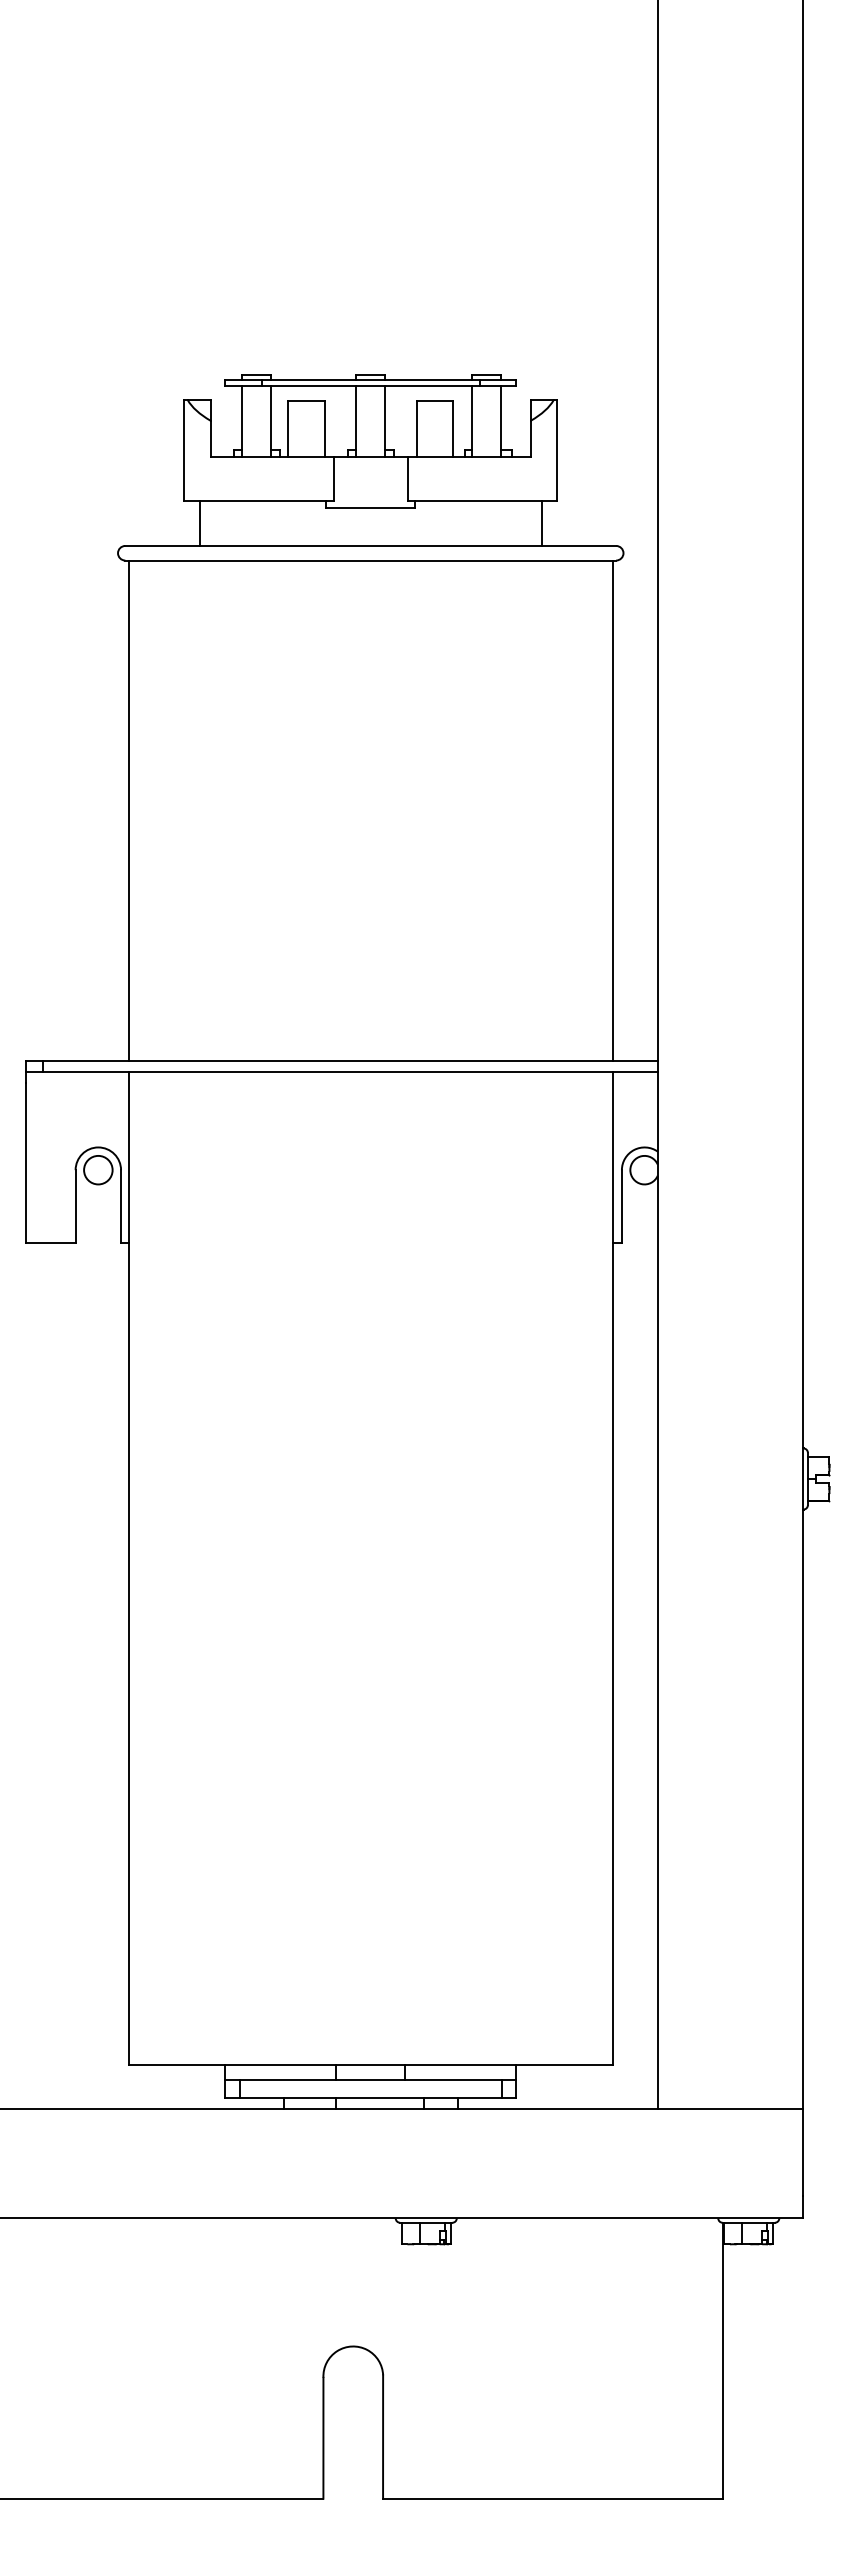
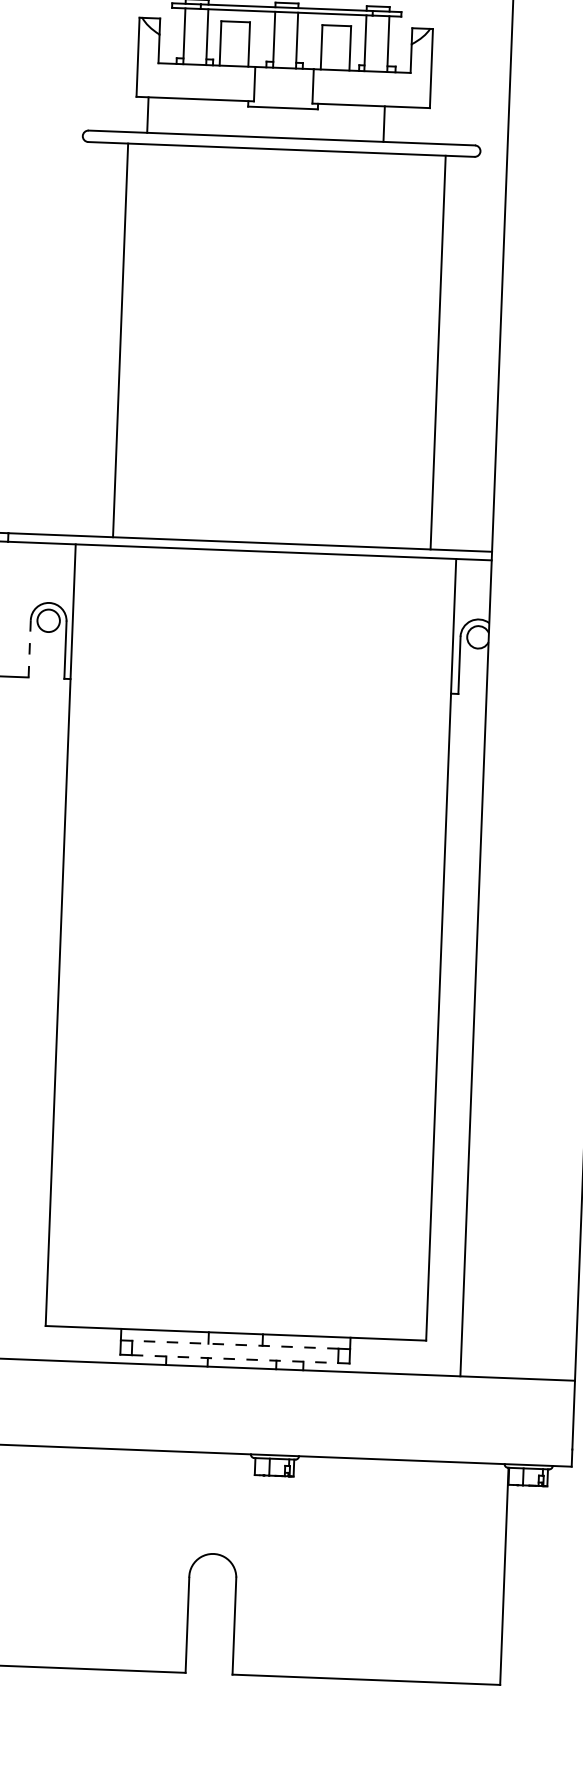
line: (541, 522) -> (383, 123), moved
line: (128, 810) -> (120, 340), moved
line: (612, 810) -> (438, 352), moved
line: (75, 1206) -> (29, 648), solid -> dashed
line: (370, 2079) -> (235, 1344), solid -> dashed
line: (371, 2098) -> (235, 1359), solid -> dashed

